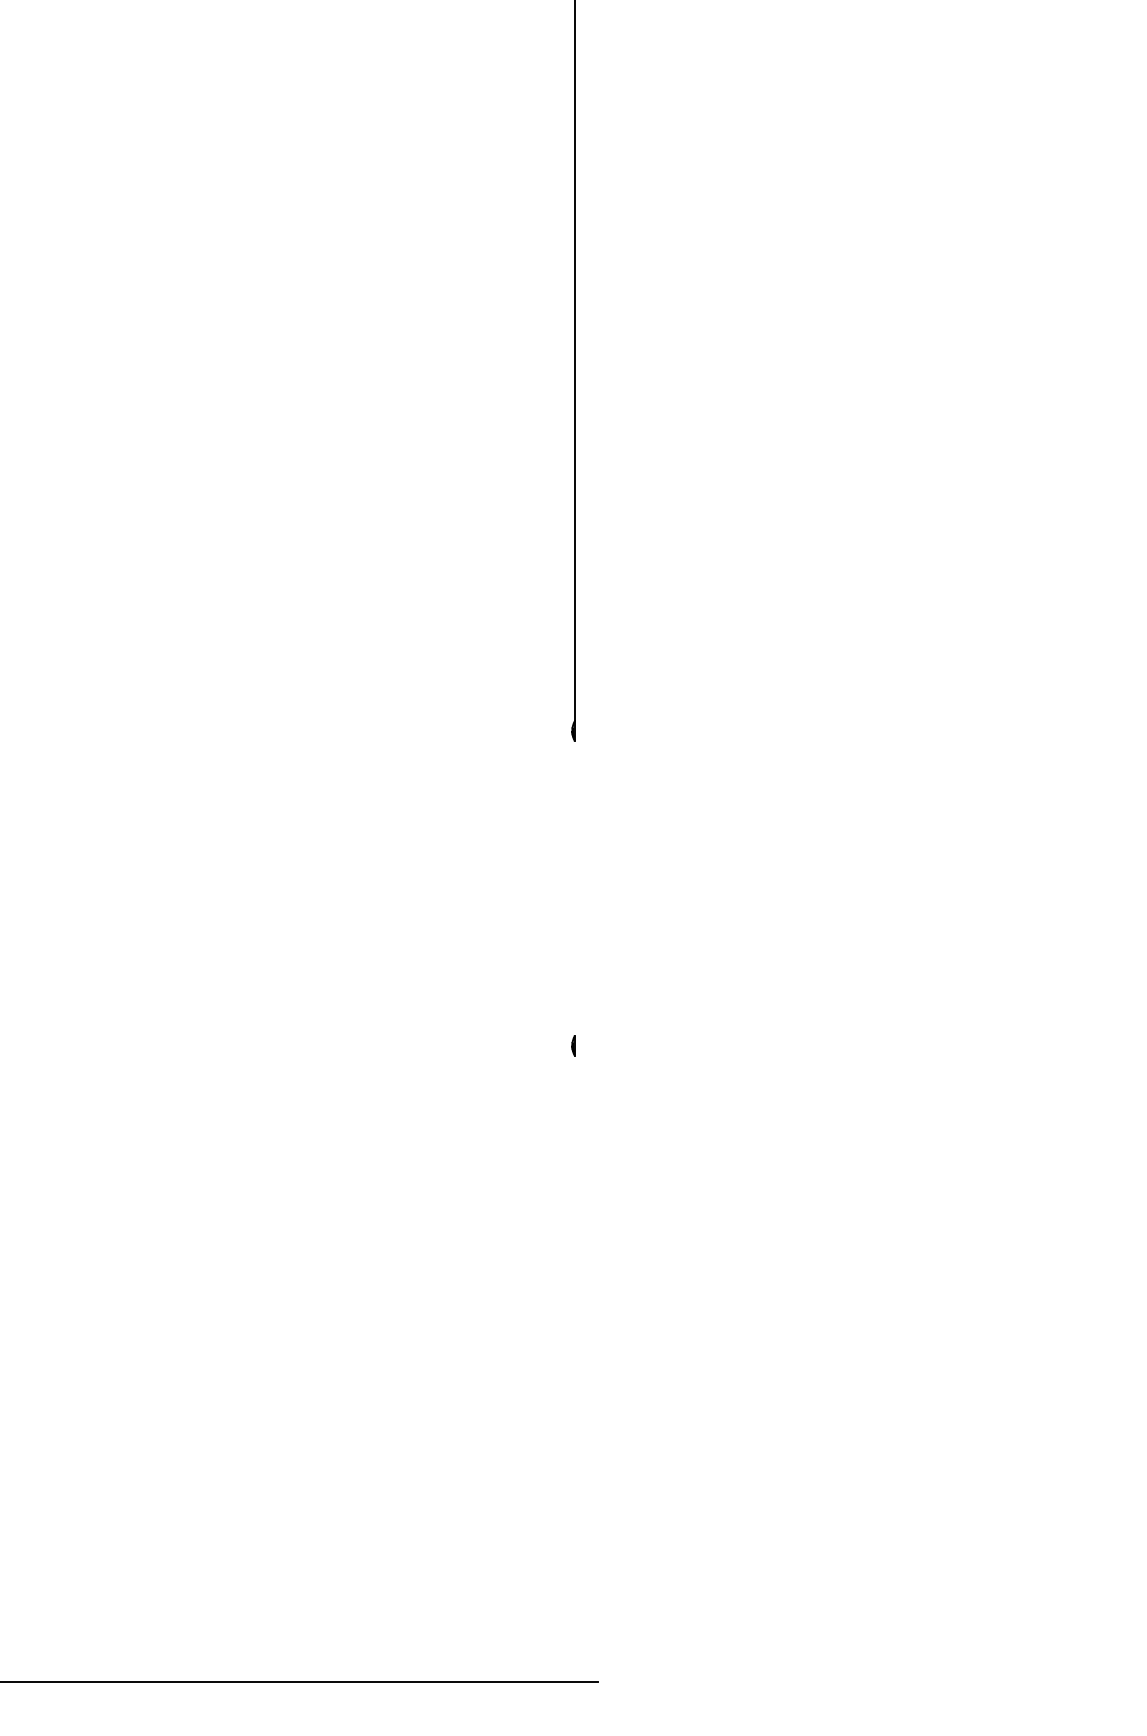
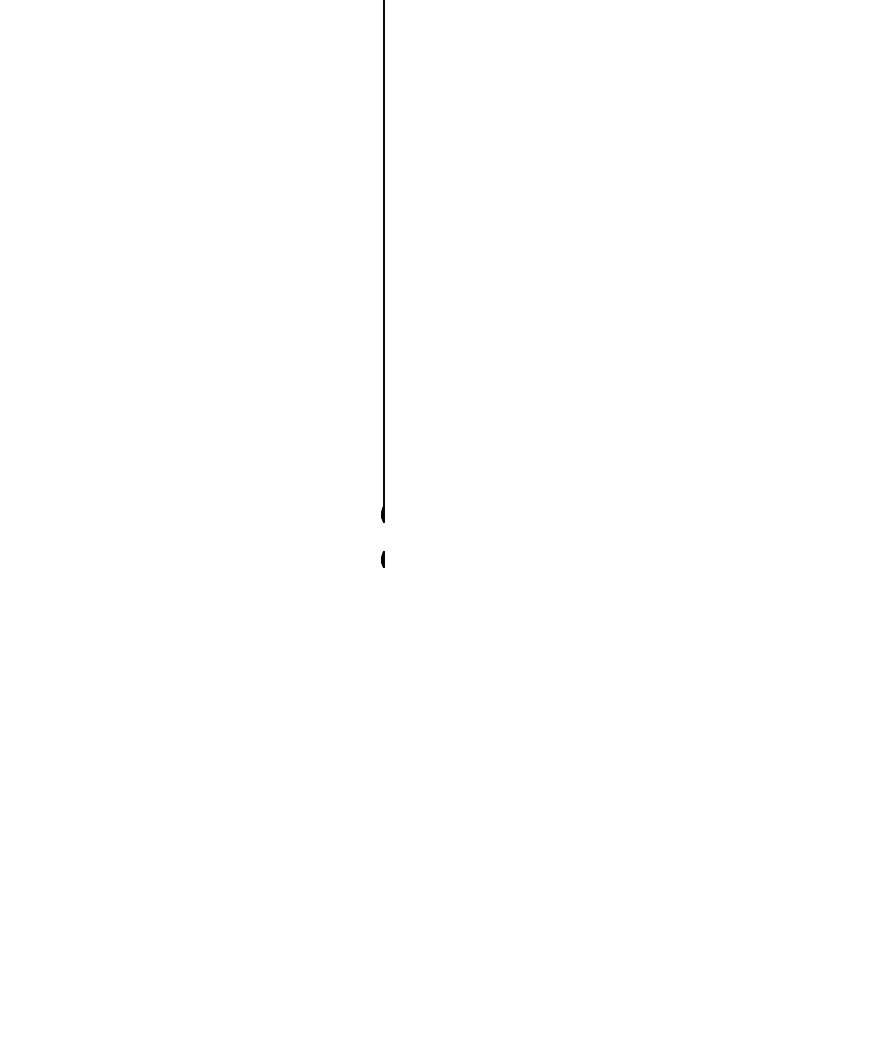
line: (573, 1045) -> (382, 559), moved

